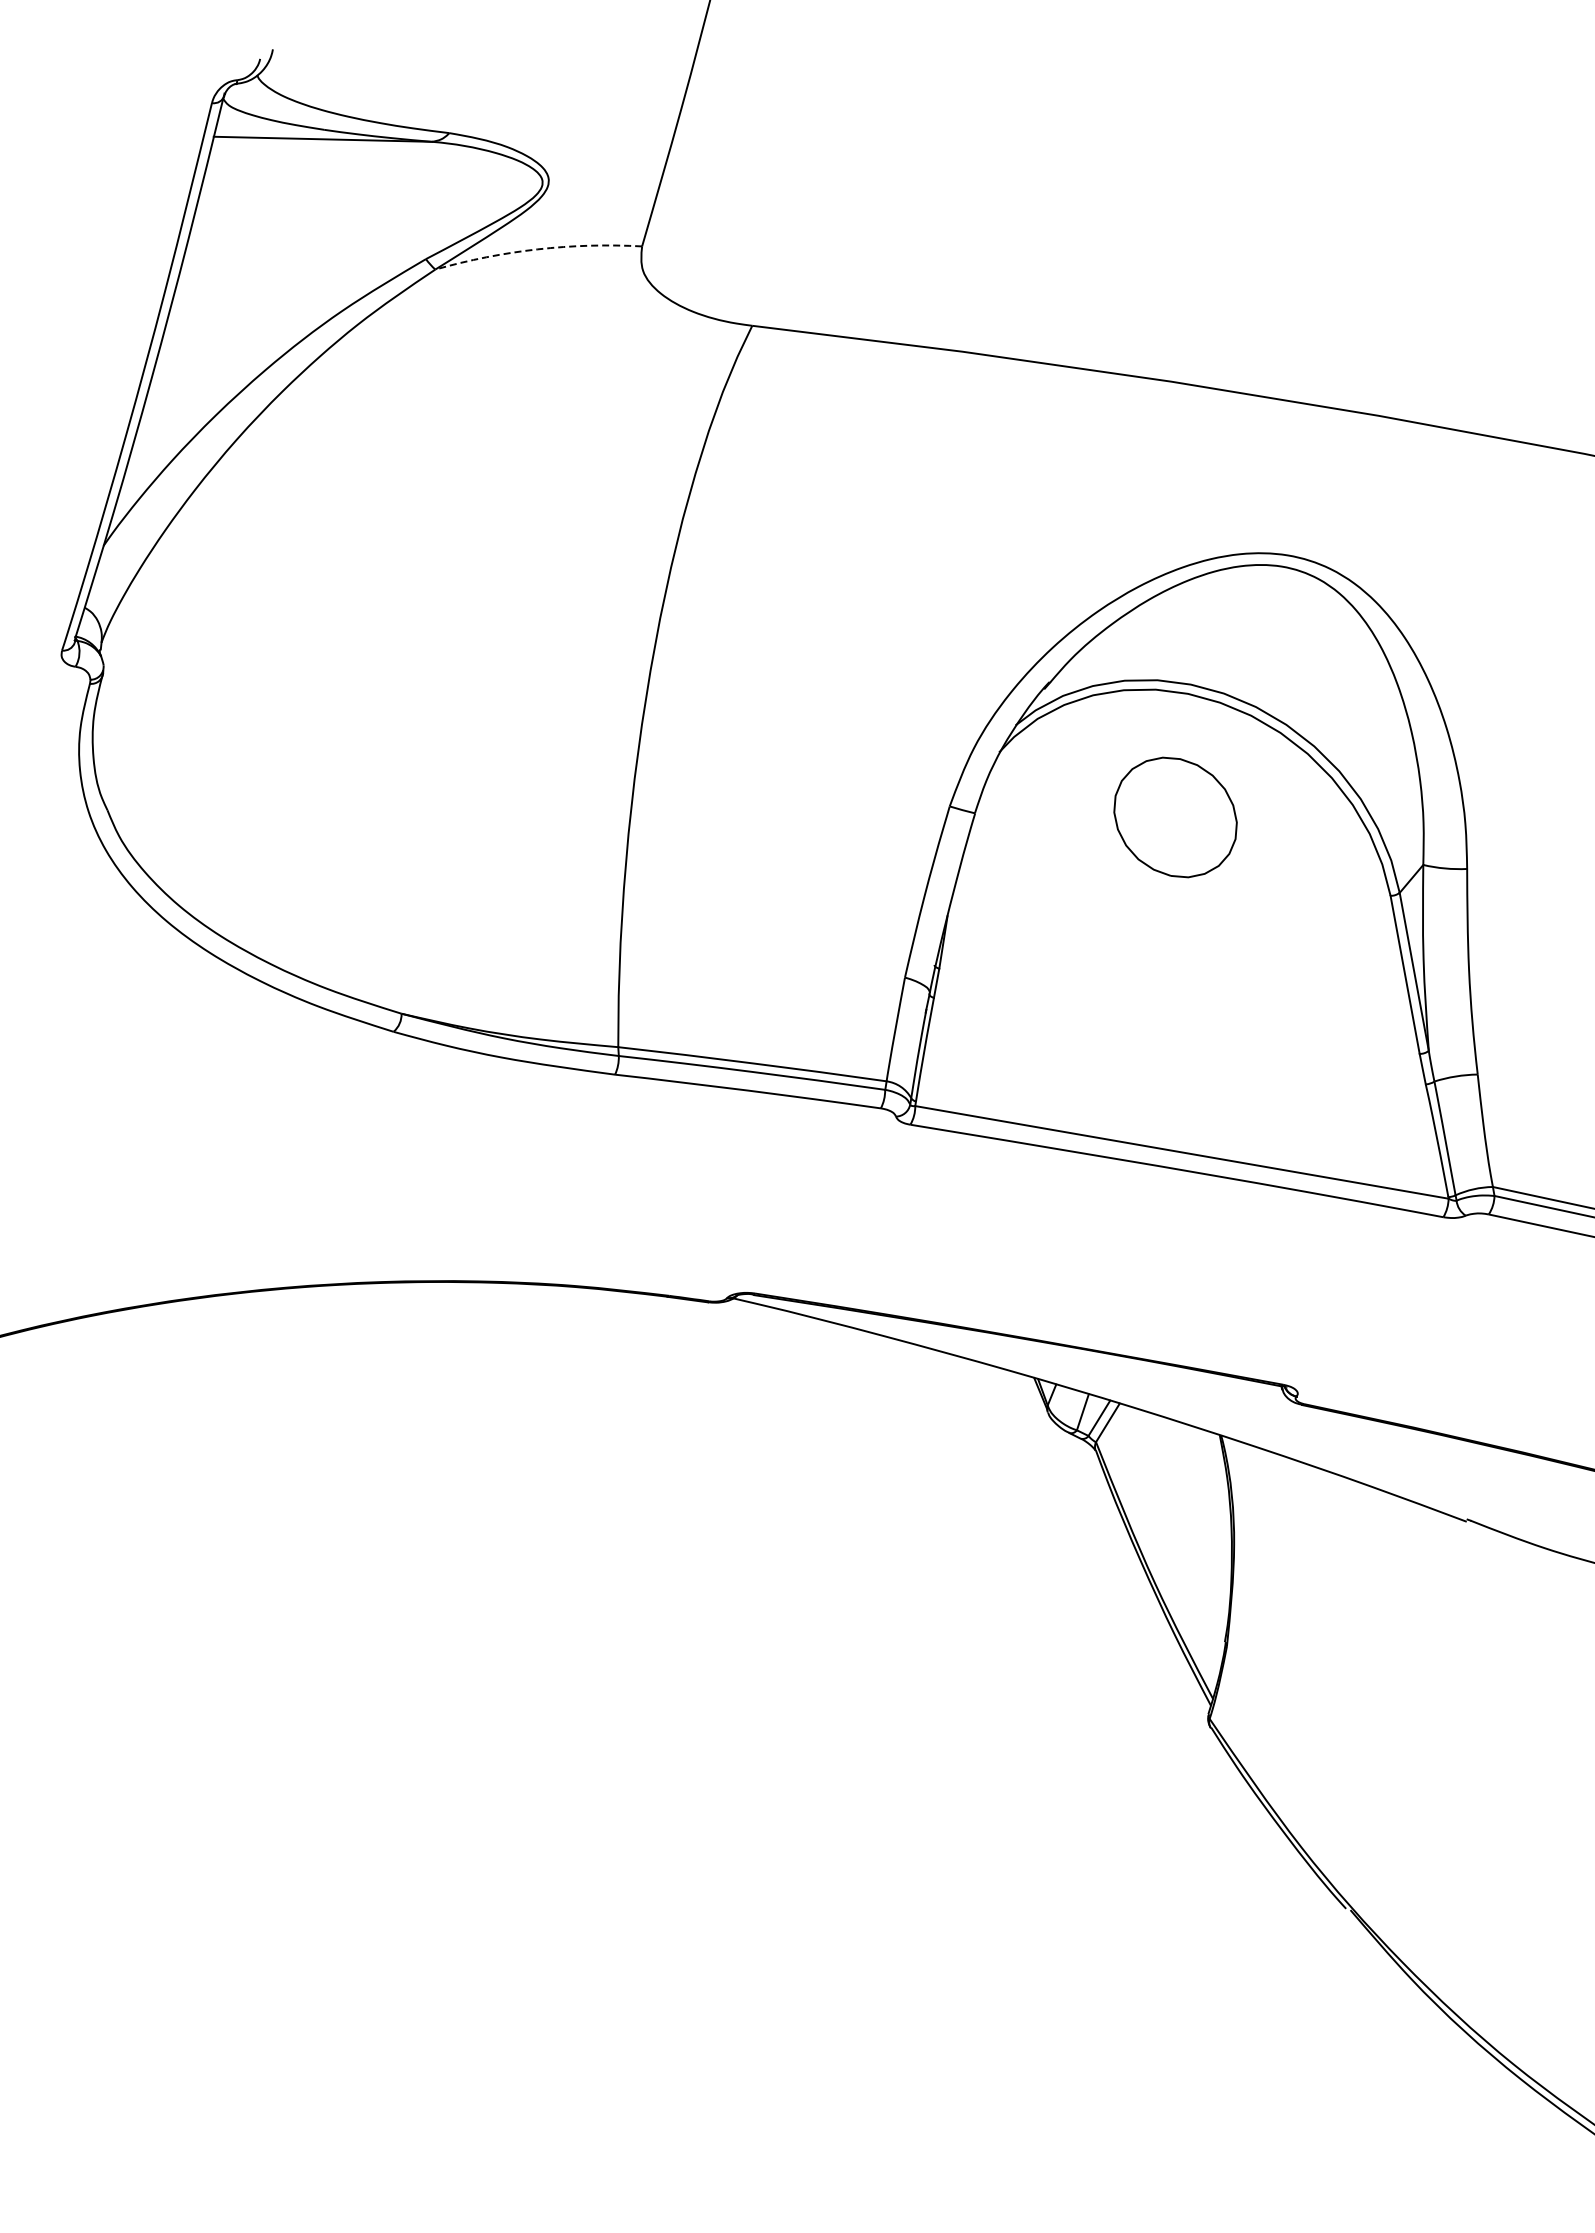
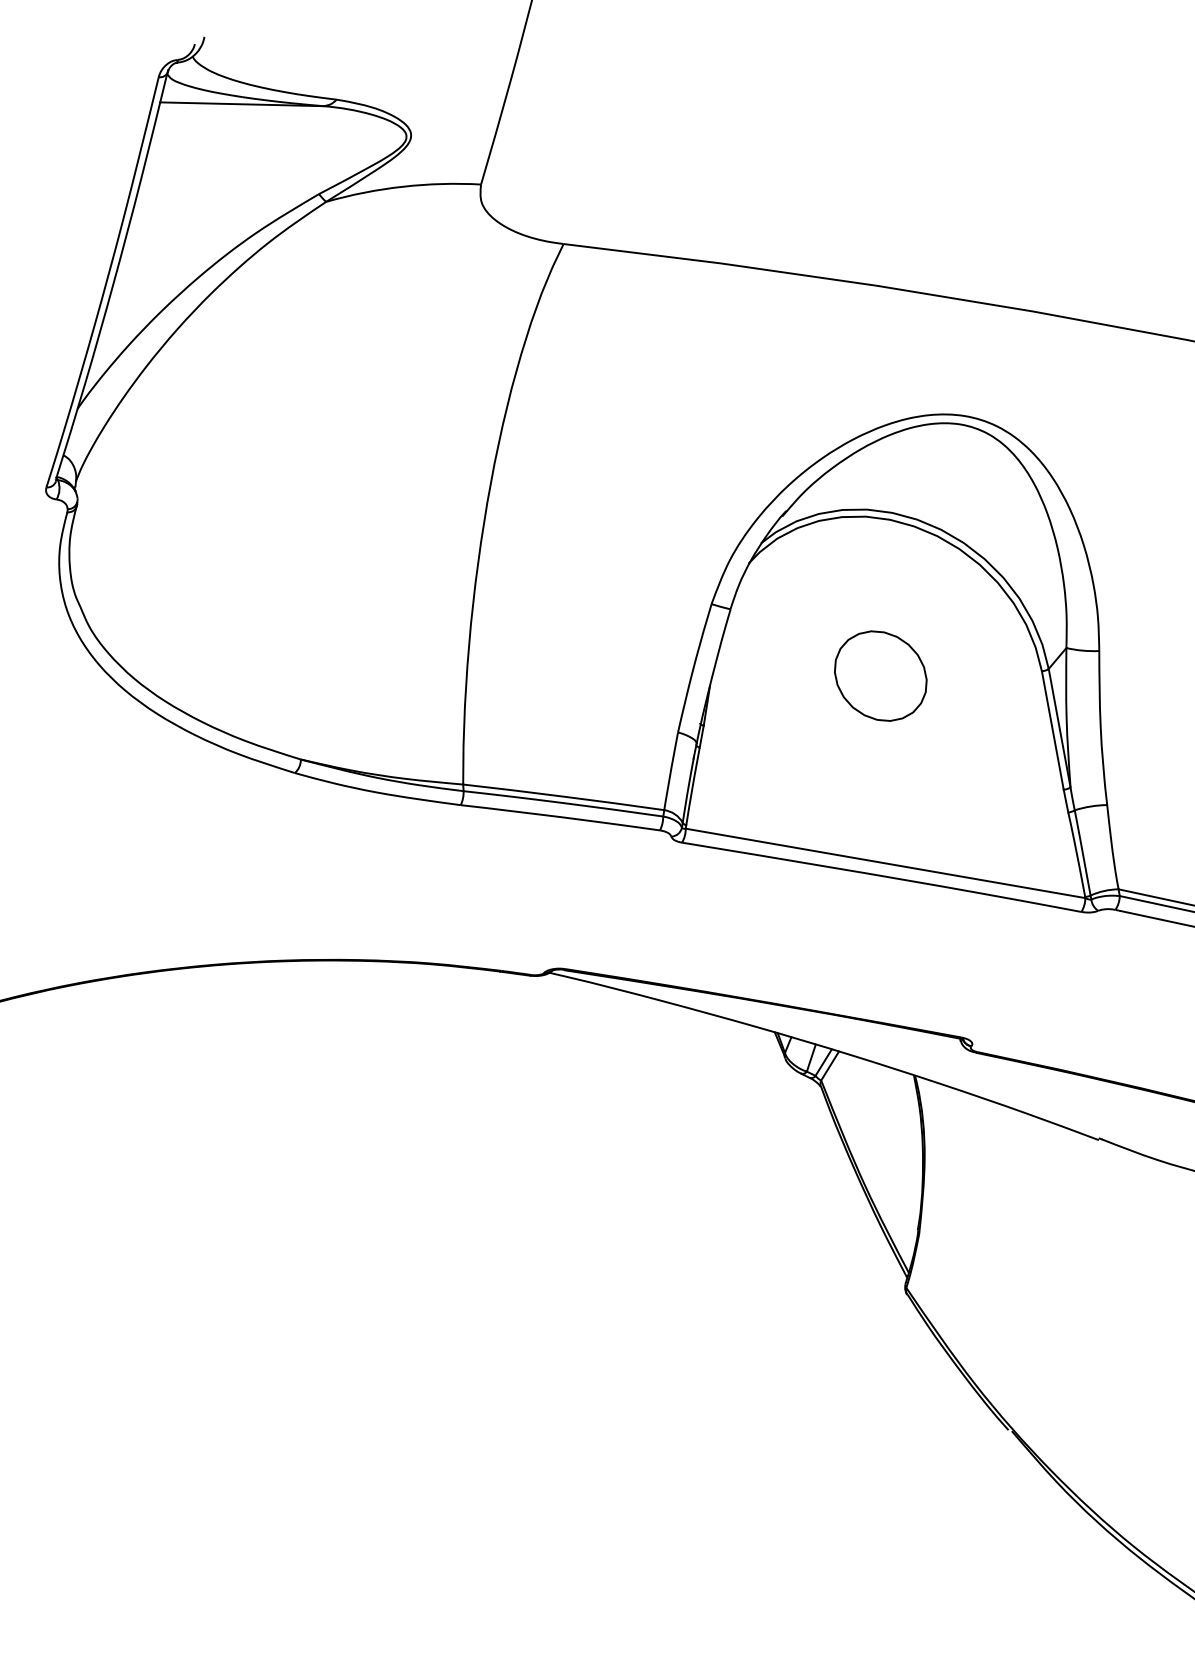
arc: (537, 249) -> (402, 186), dashed -> solid
part: (1175, 817) -> (880, 676), moved

